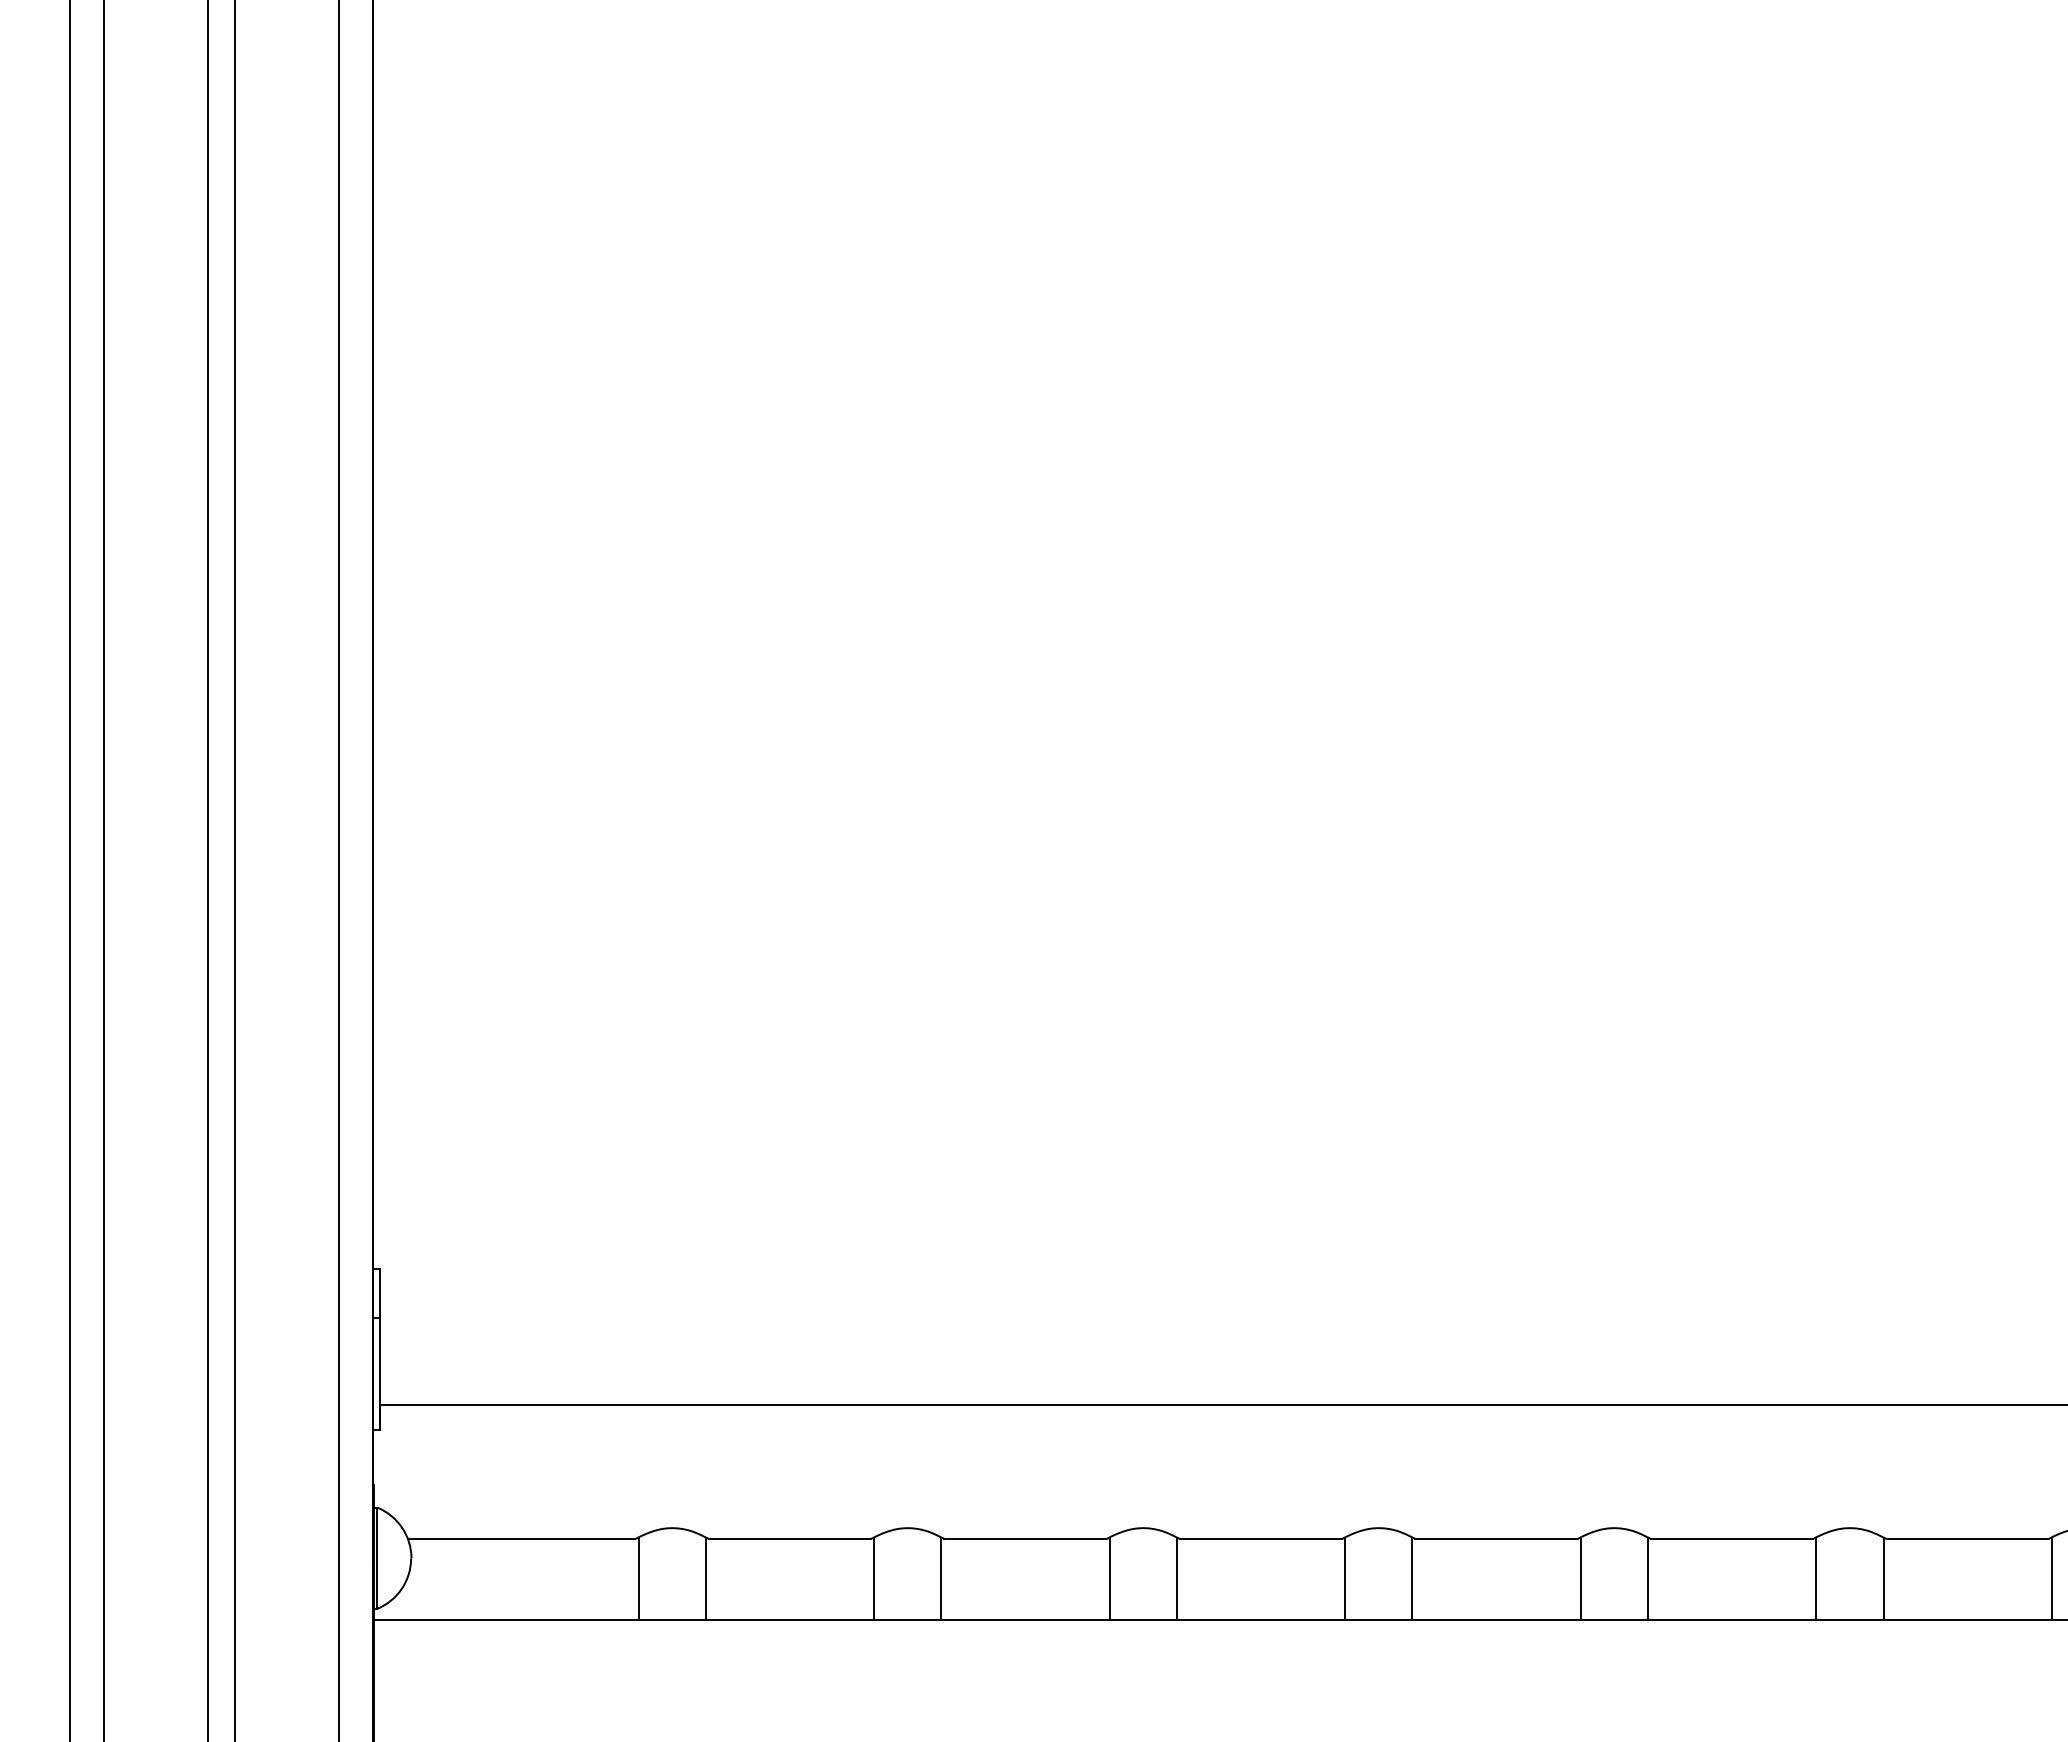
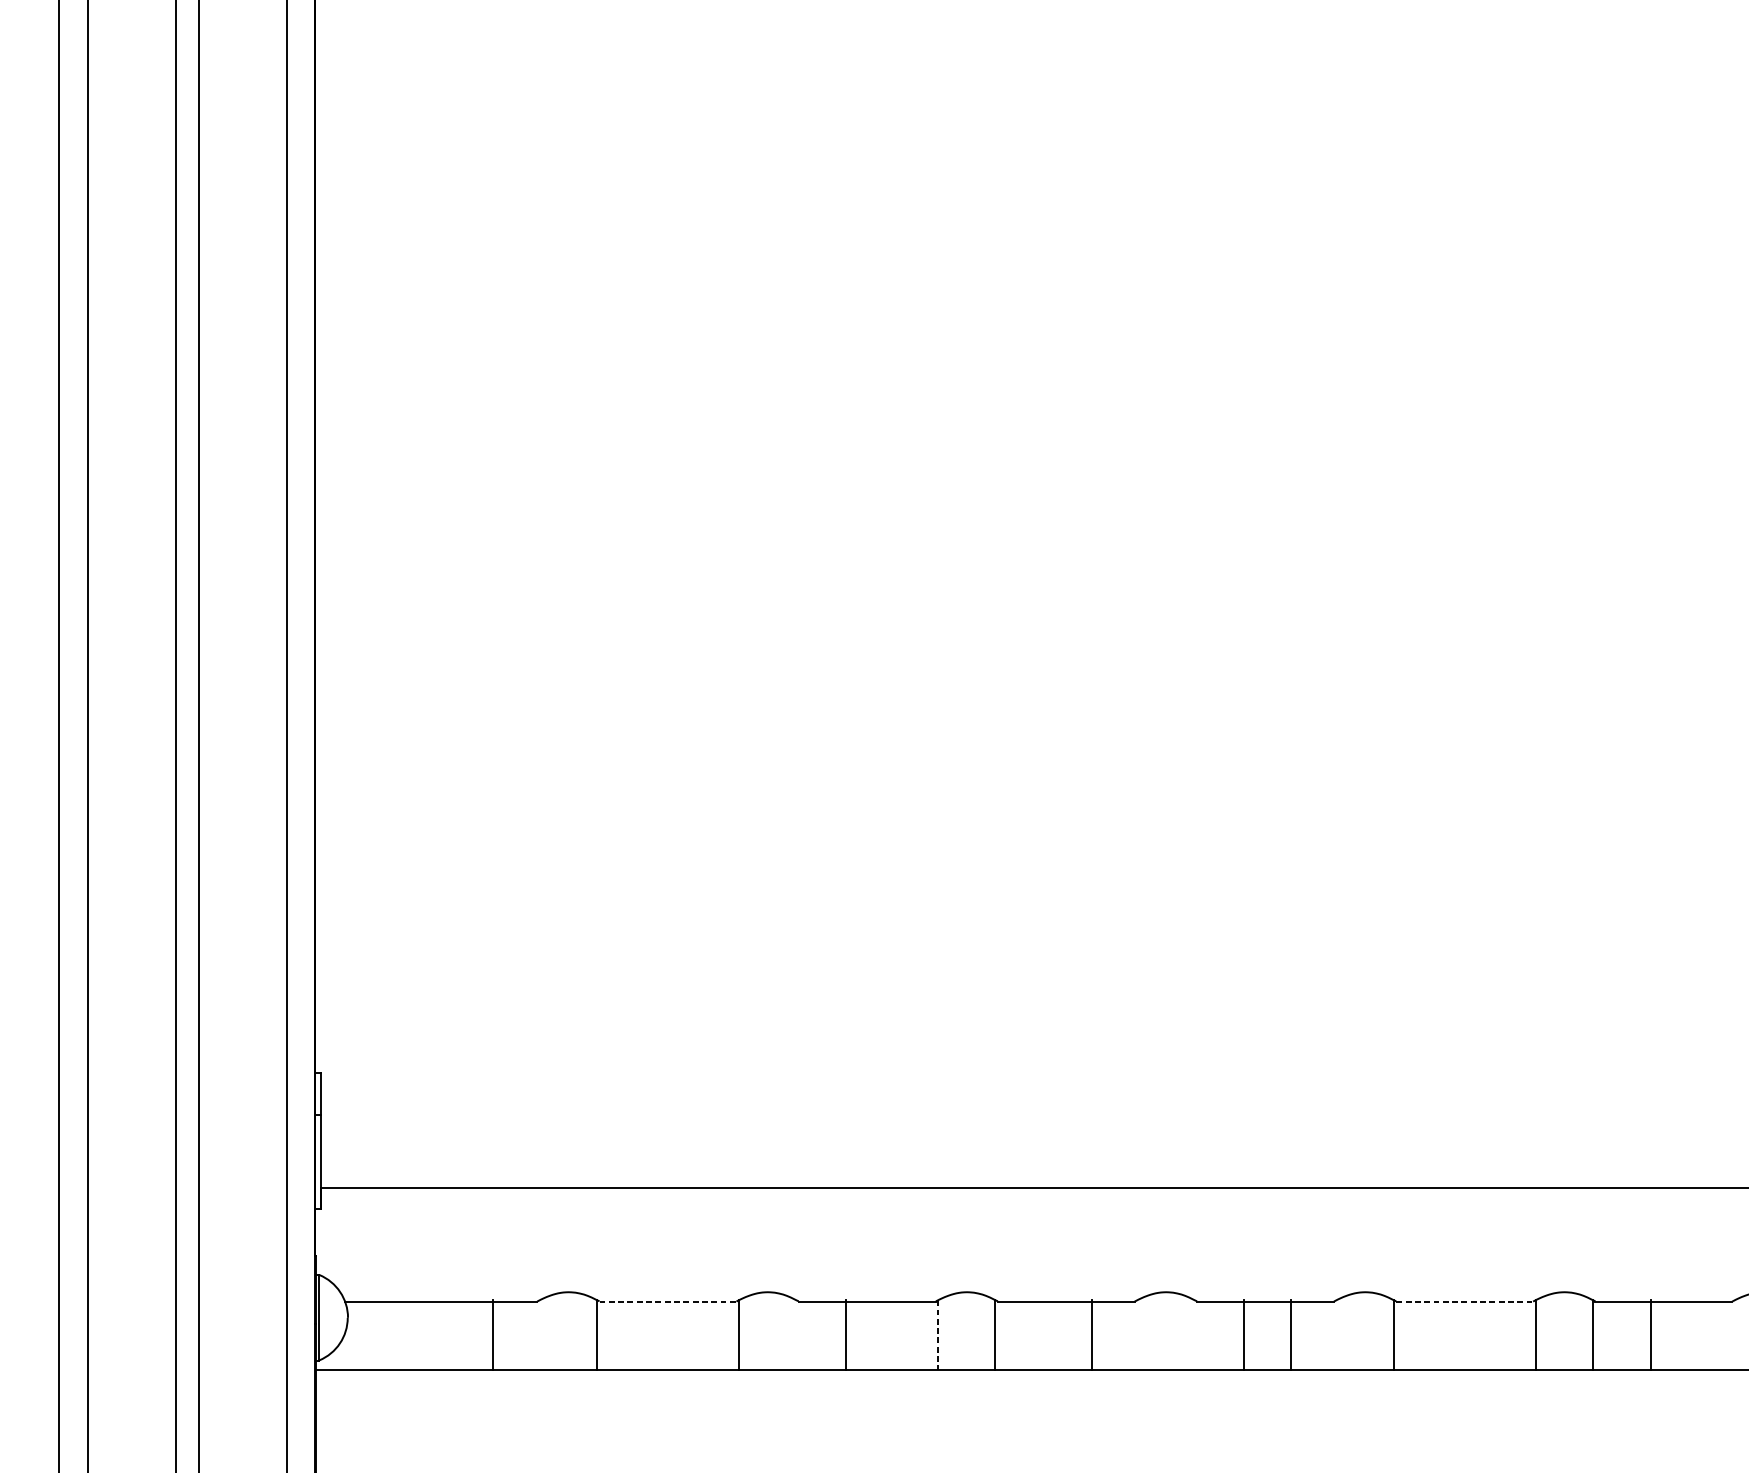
line: (789, 1539) -> (667, 1301), solid -> dashed
line: (1731, 1539) -> (1464, 1301), solid -> dashed
line: (638, 1578) -> (492, 1334), moved
line: (941, 1578) -> (846, 1334), moved
line: (1345, 1578) -> (1092, 1334), moved
line: (1412, 1578) -> (1244, 1334), moved
line: (1580, 1578) -> (1291, 1334), moved
line: (2051, 1578) -> (1650, 1334), moved
line: (1109, 1579) -> (938, 1335), solid -> dashed

